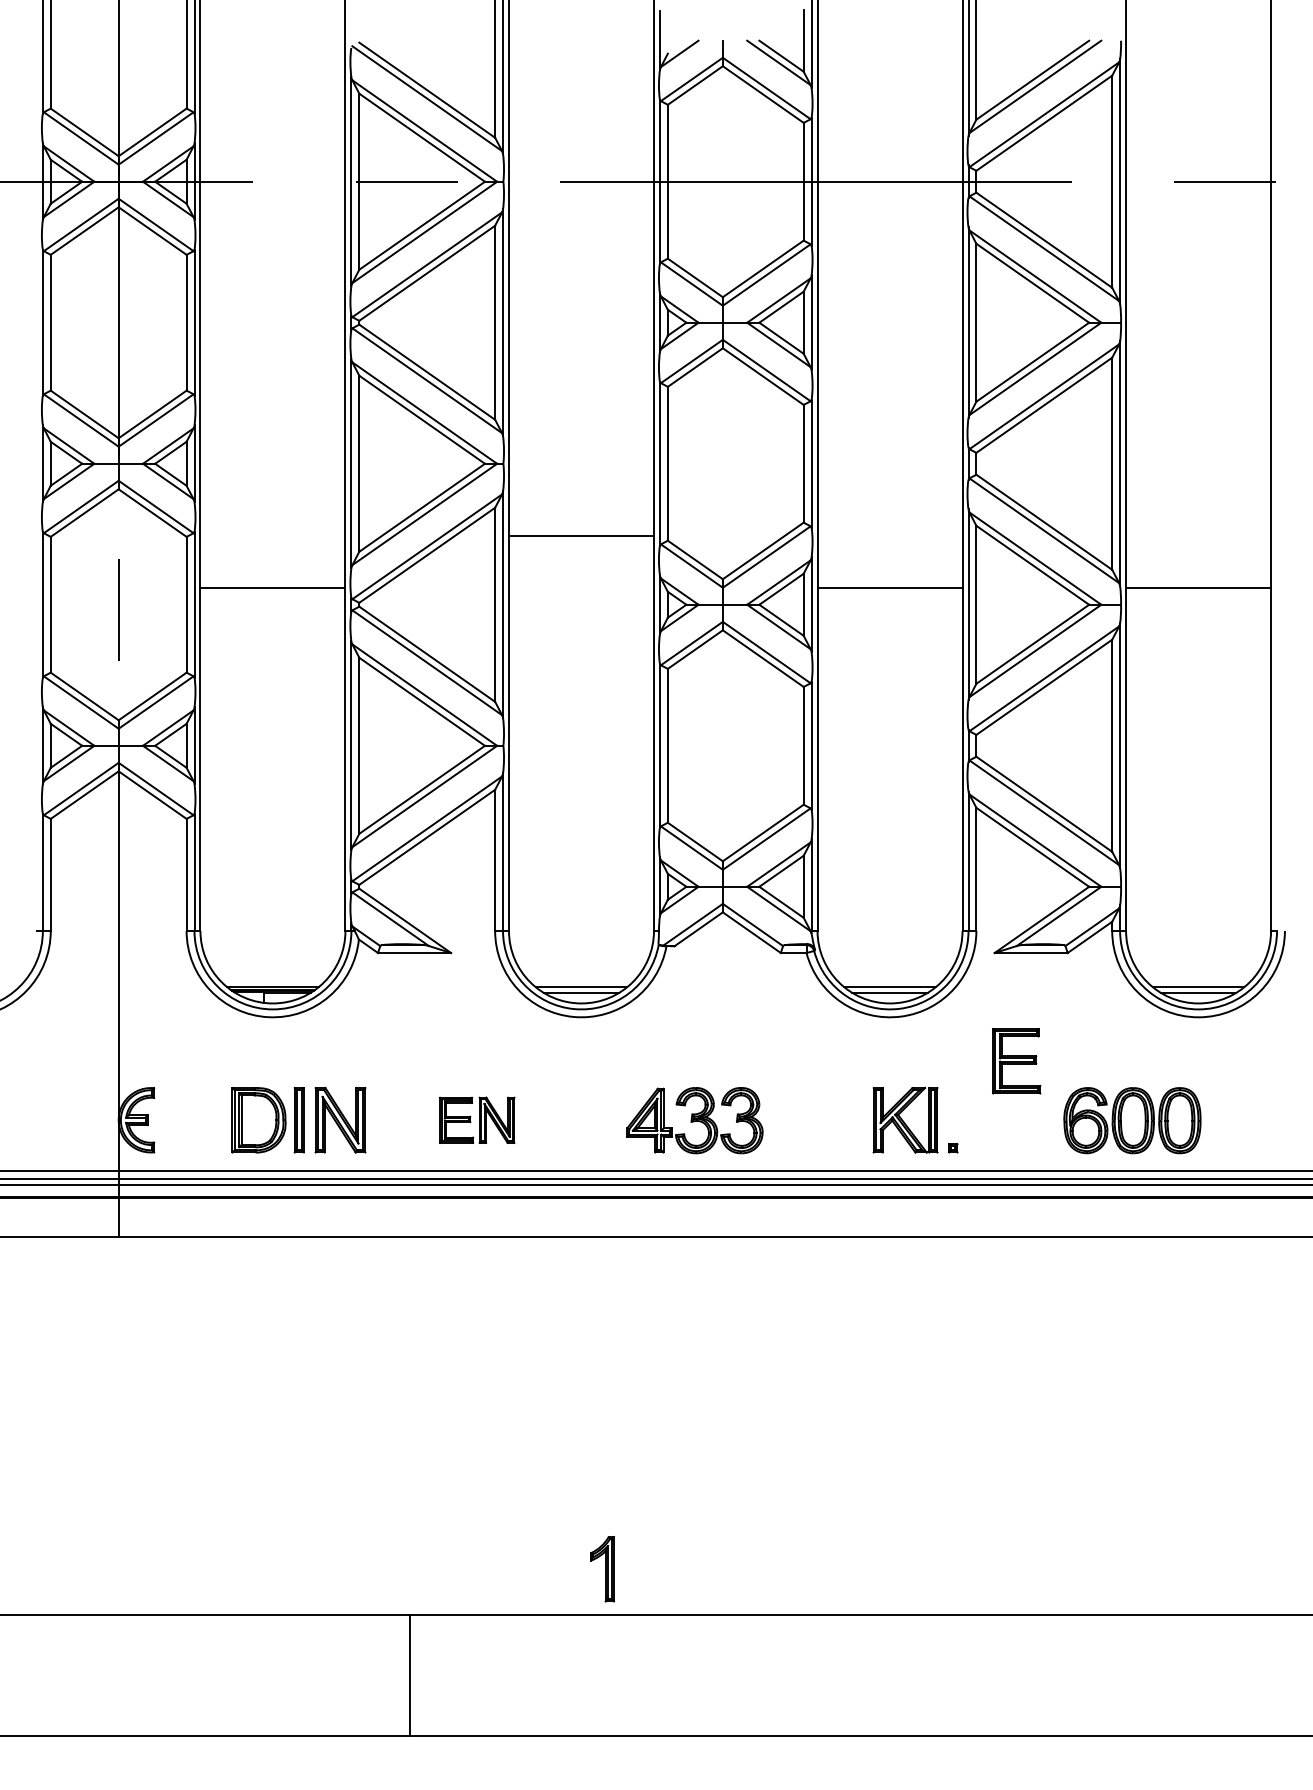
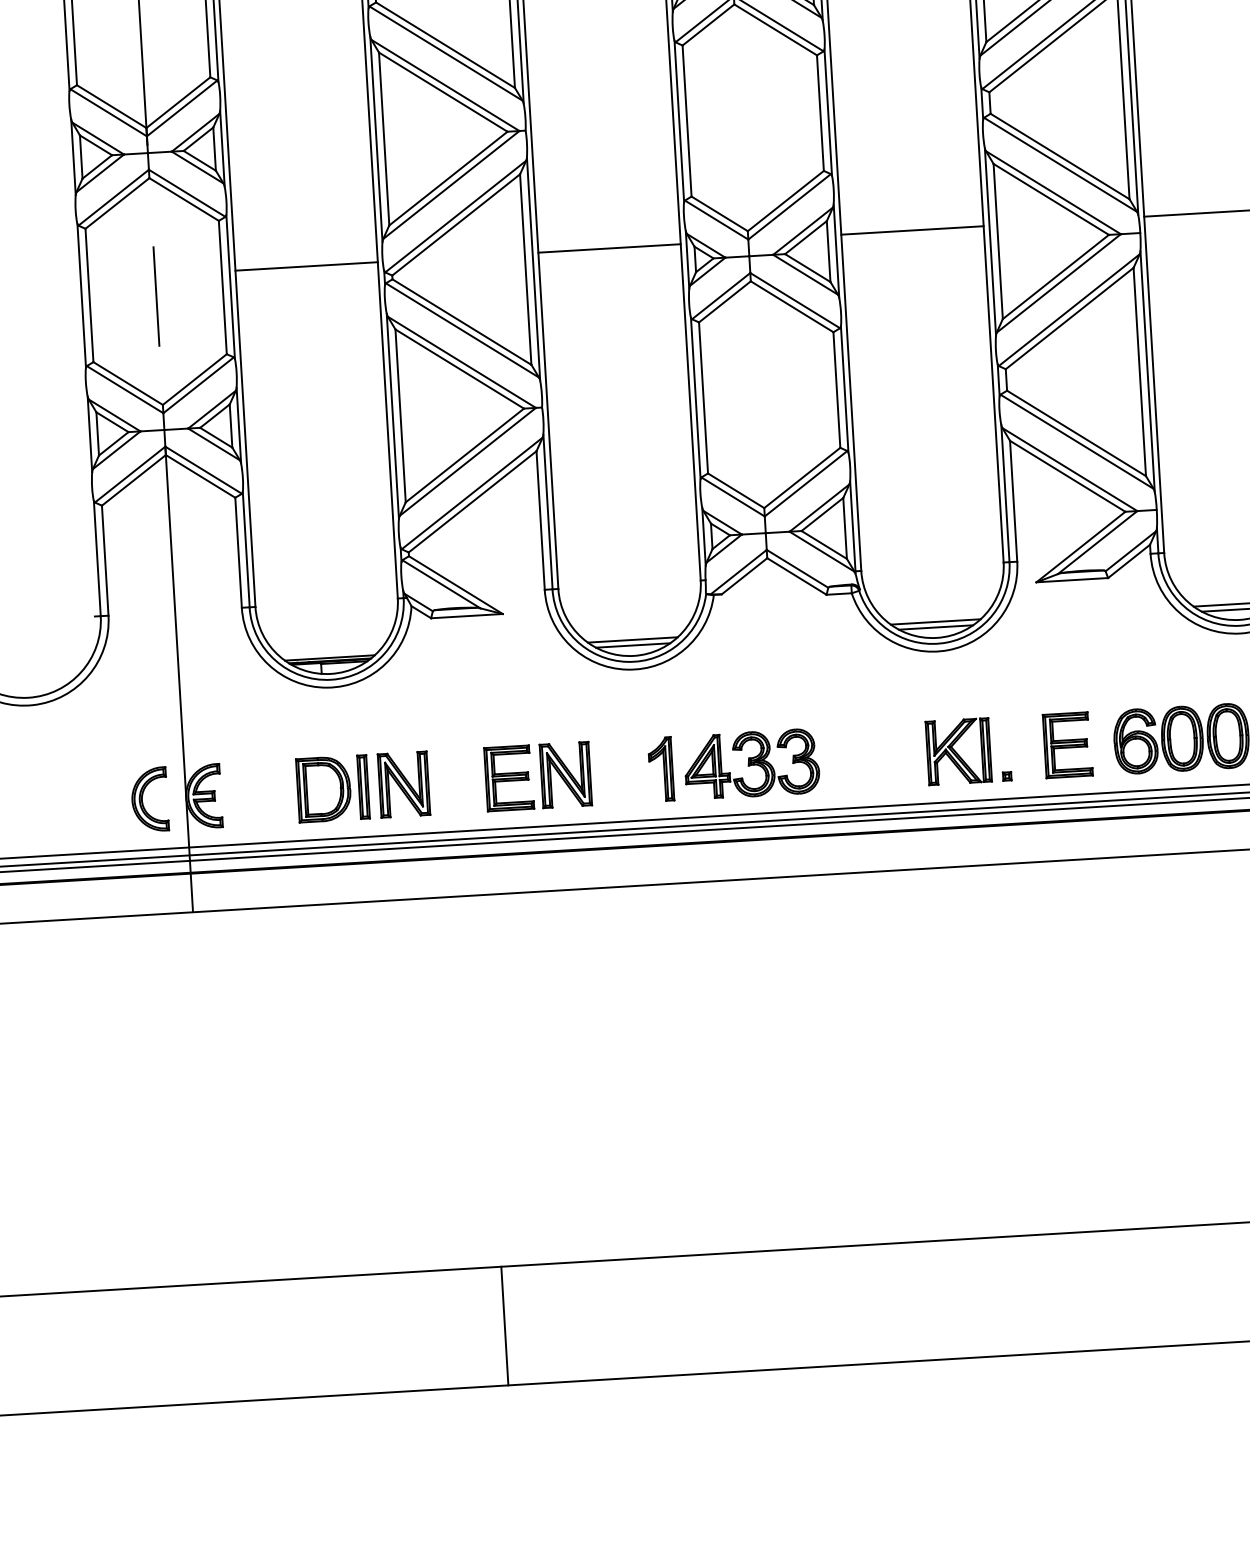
line: (581, 536) -> (609, 248), moved
part: (1016, 1061) -> (1067, 745), moved
part: (74, 1120) -> (142, 800), added
part: (477, 1120) -> (538, 776), size x1.43
part: (602, 1569) -> (661, 769), moved

